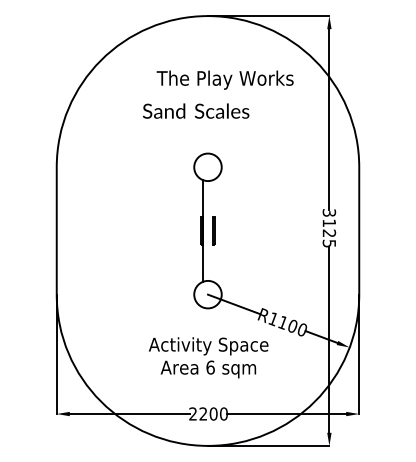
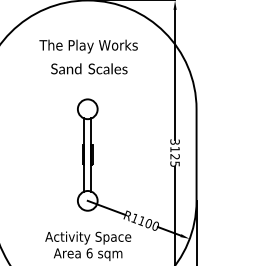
text: (224, 79) -> (88, 46), moved
text: (196, 110) -> (89, 68), moved
line: (213, 230) -> (91, 154), added

